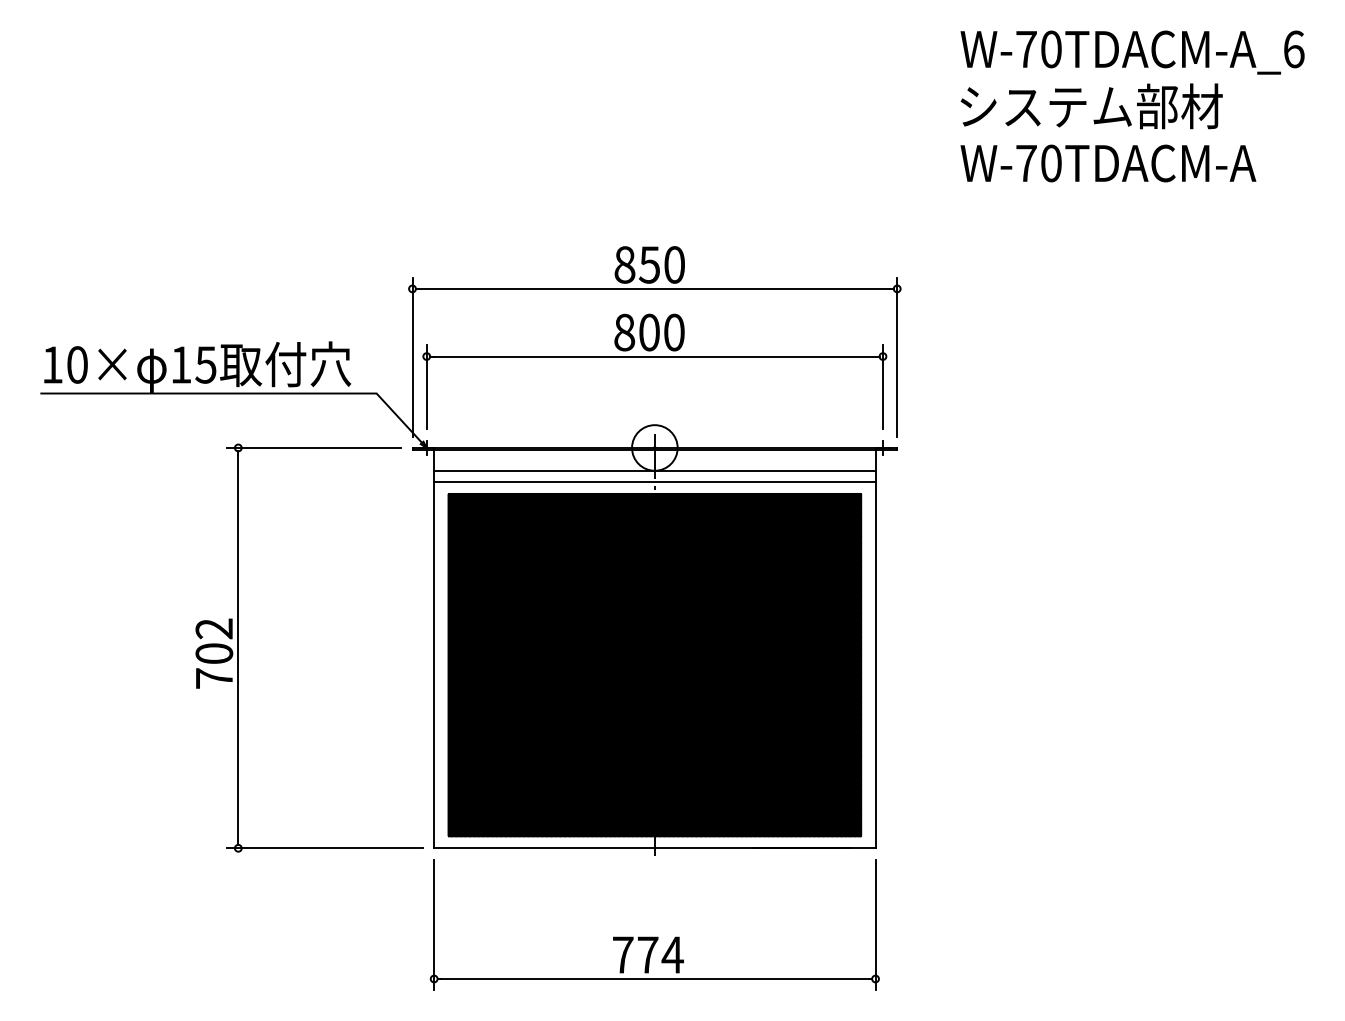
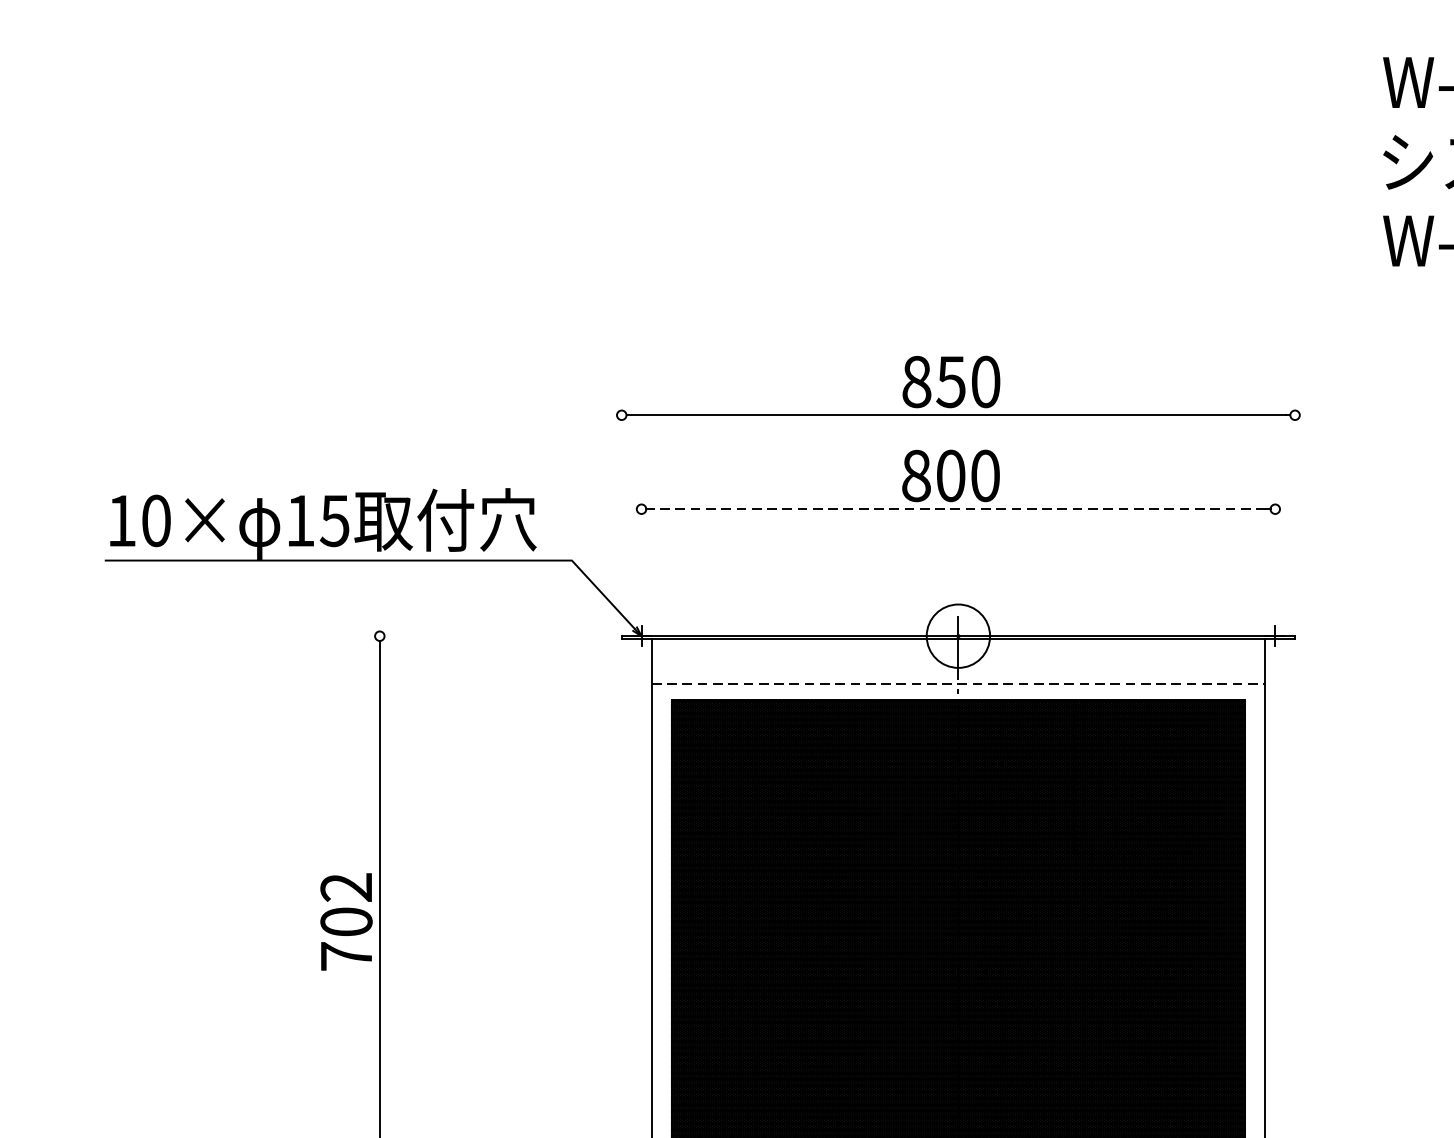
line: (412, 356) -> (621, 509), removed
line: (654, 356) -> (957, 509), solid -> dashed
line: (897, 356) -> (1295, 509), removed
line: (426, 387) -> (641, 552), removed
line: (882, 387) -> (1274, 552), removed
line: (313, 447) -> (484, 635), removed
line: (654, 470) -> (957, 667), removed
line: (654, 482) -> (957, 684), solid -> dashed

